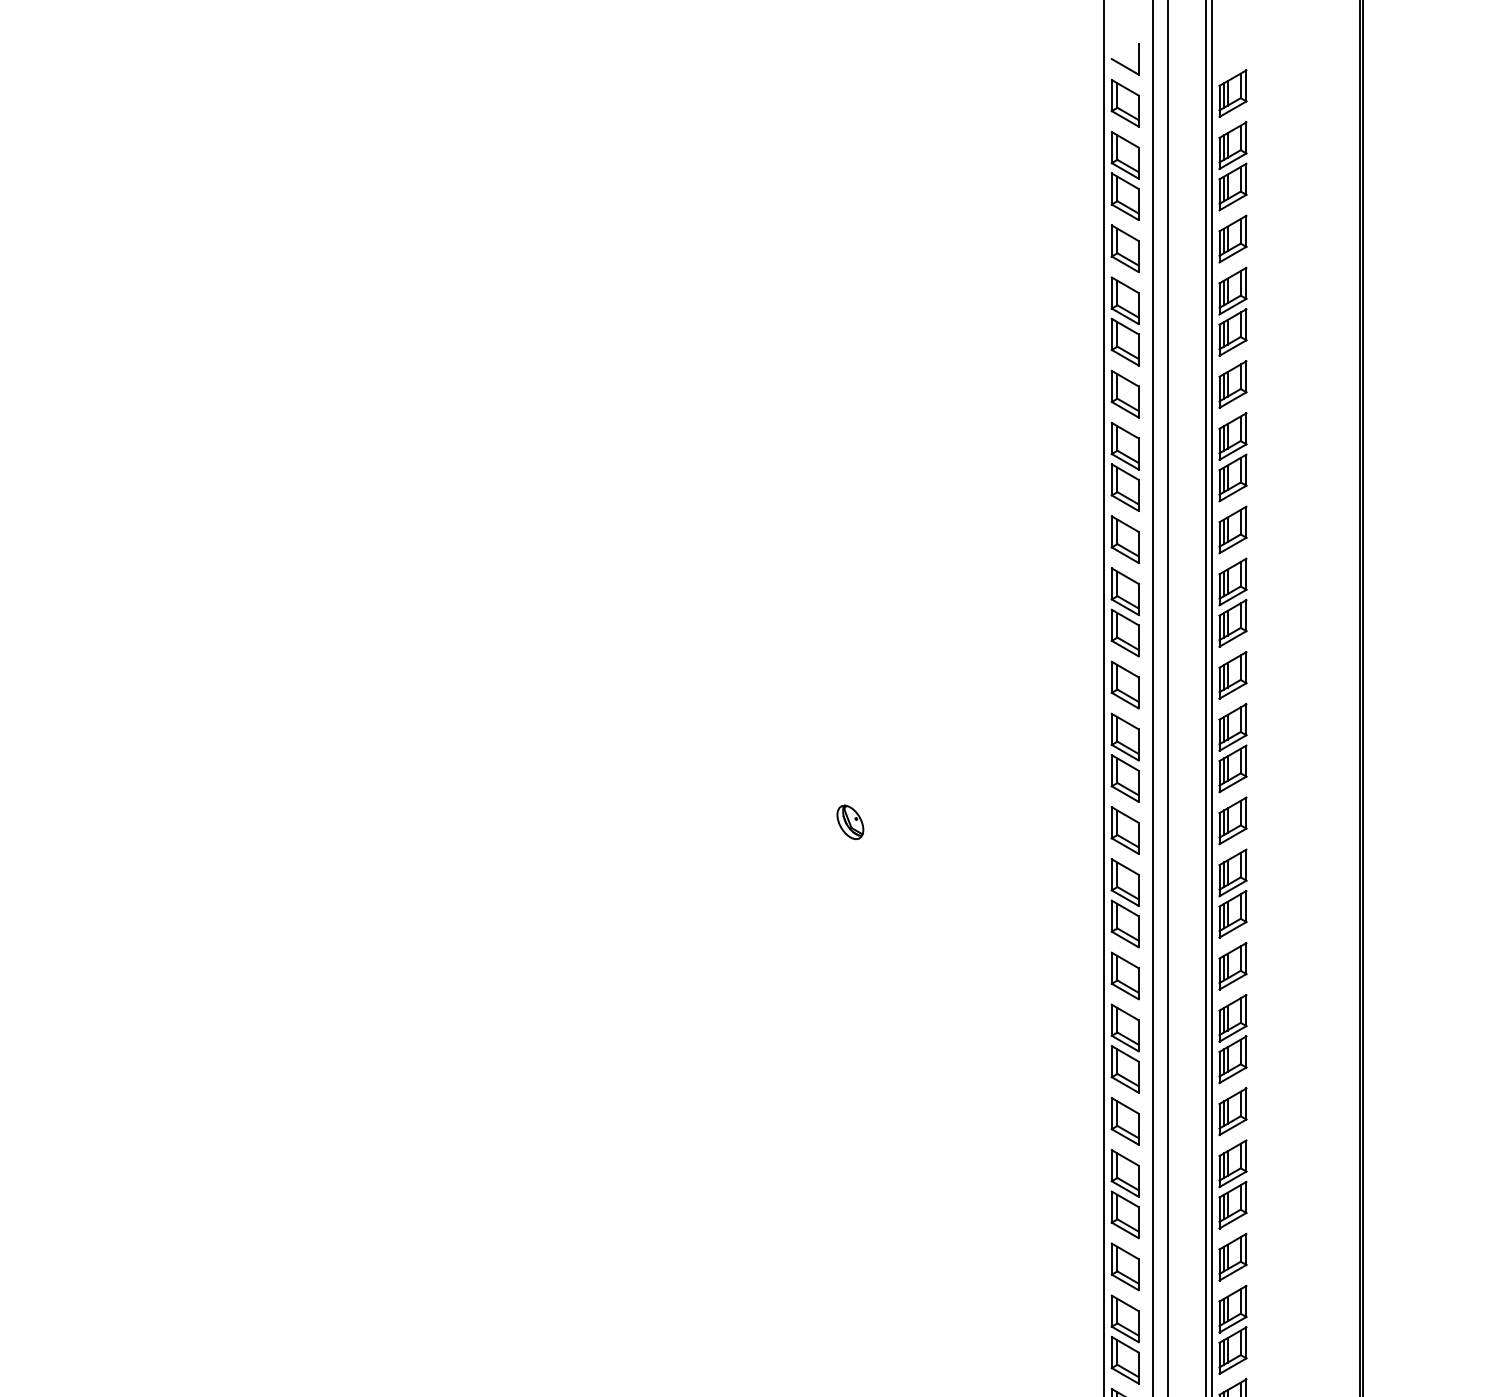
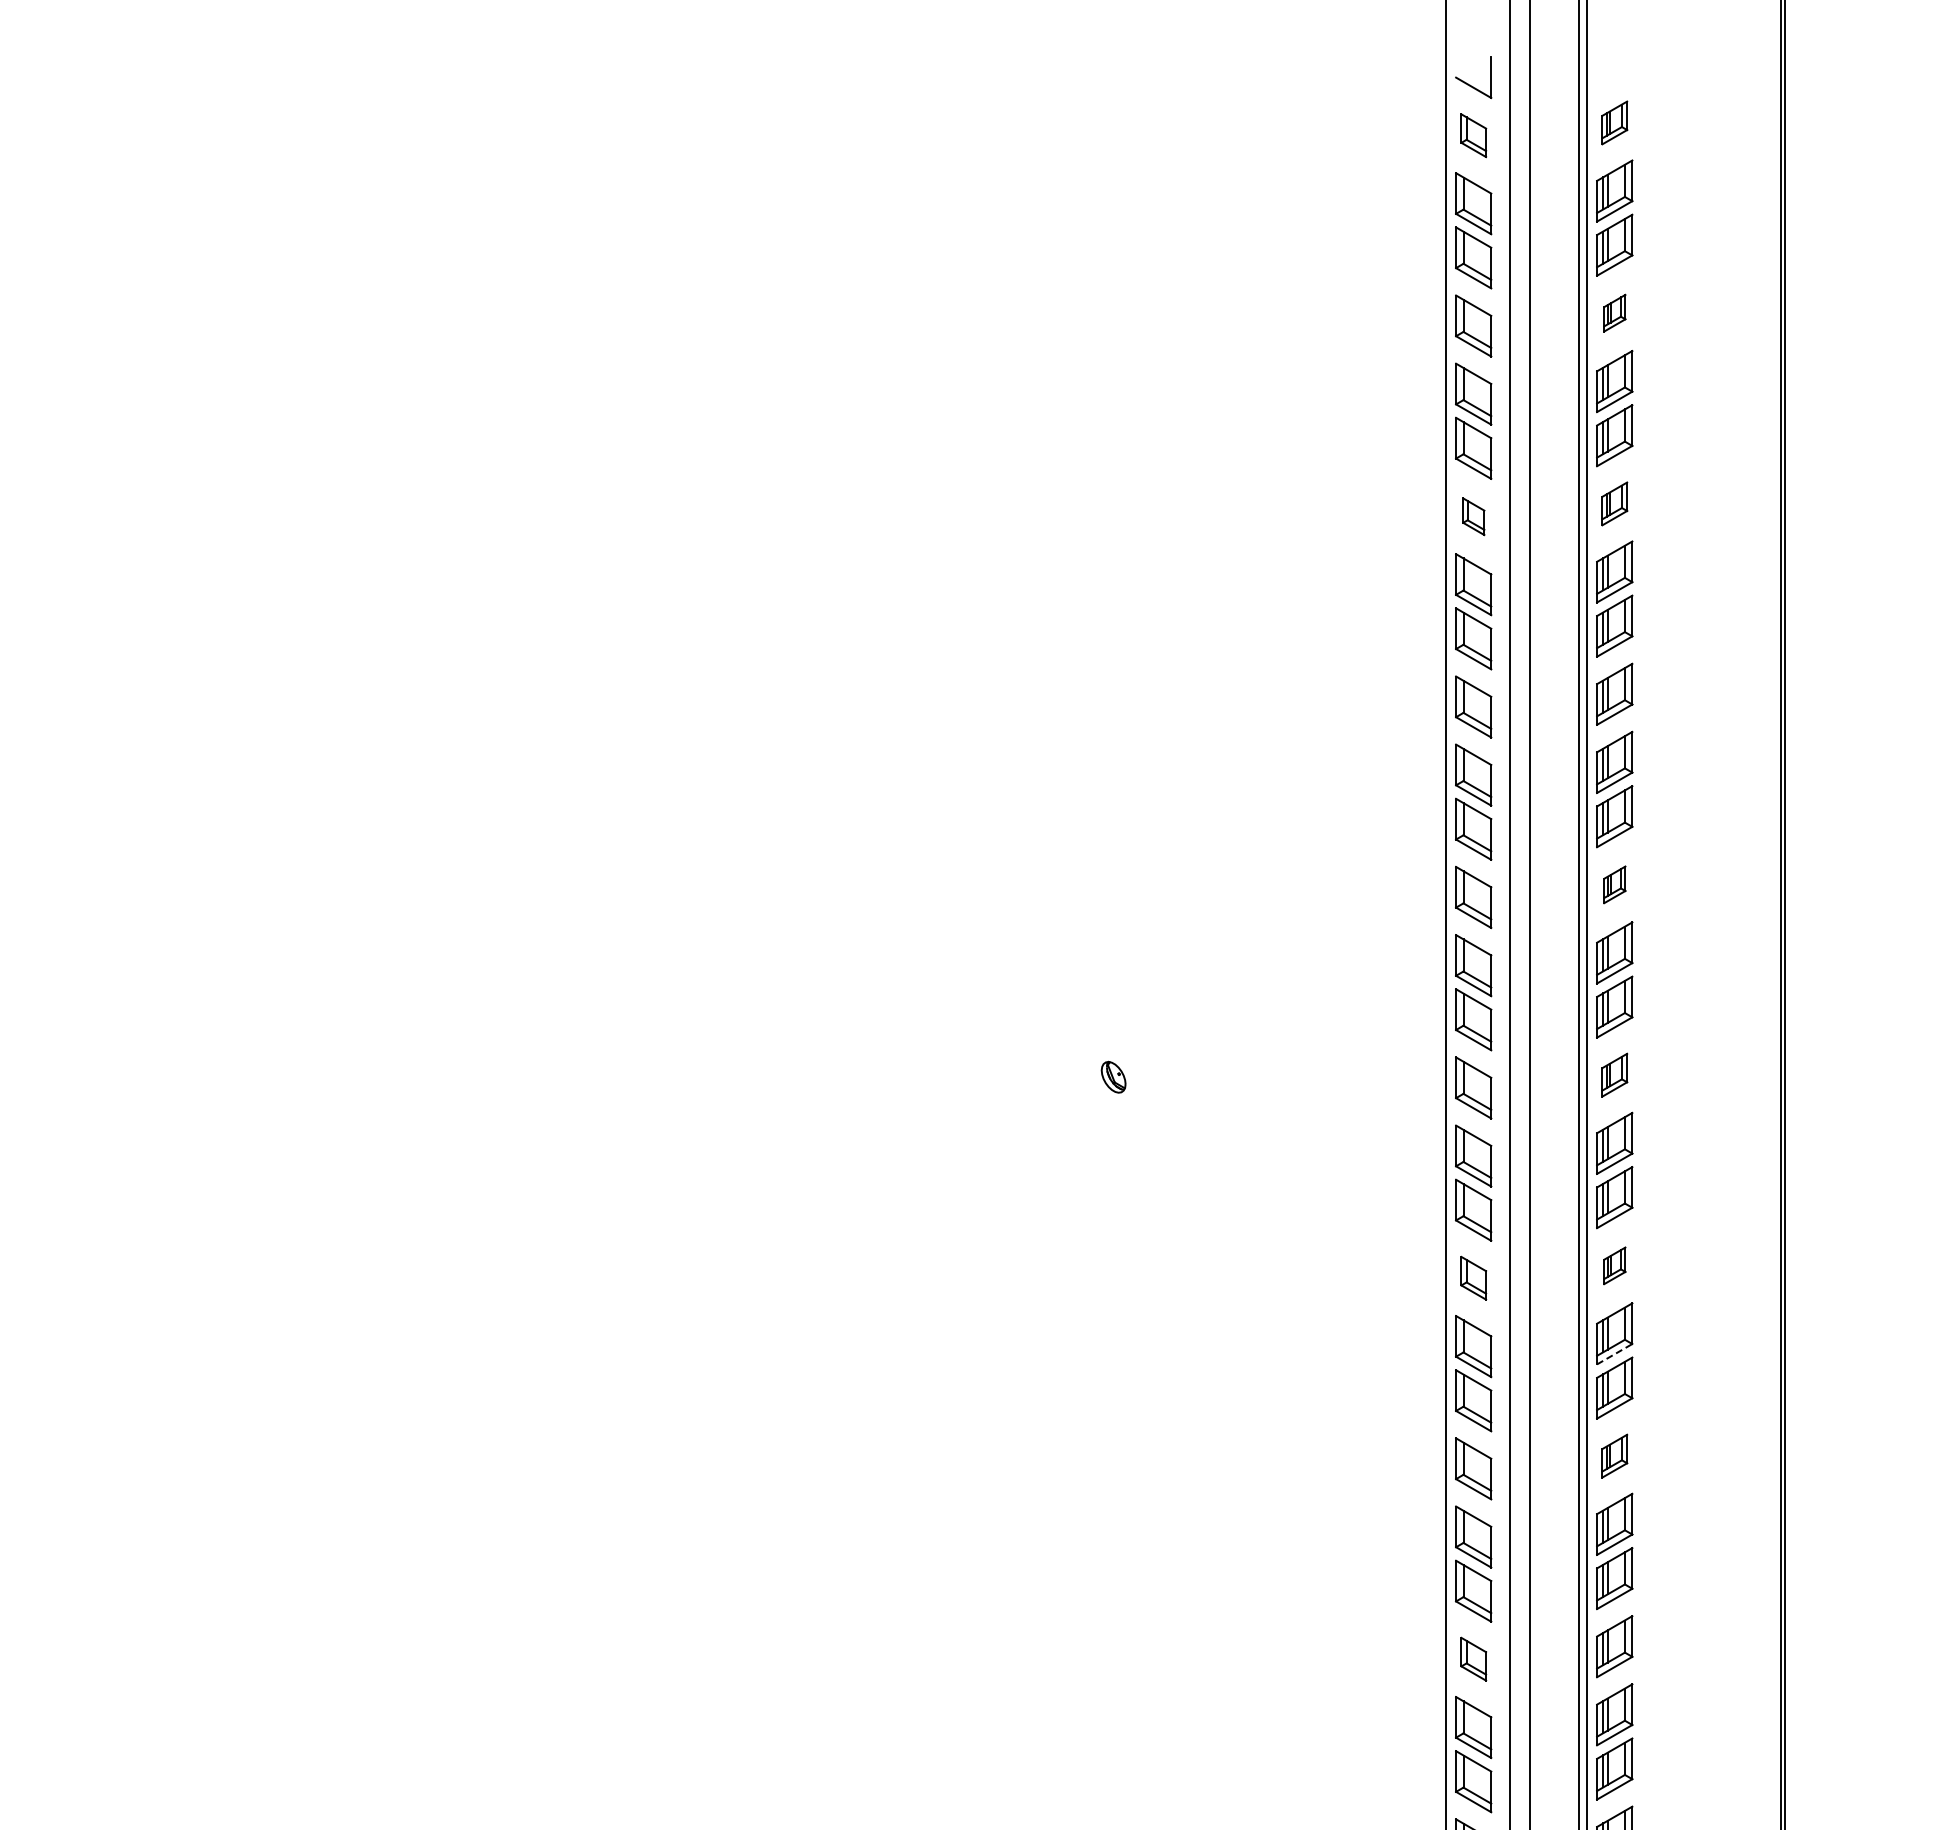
part: (1232, 93) -> (1614, 122), size x0.7
part: (1125, 103) -> (1473, 135), size x0.7
part: (1232, 238) -> (1614, 312), size x0.6
part: (1232, 384) -> (1614, 503), size x0.7
part: (1125, 394) -> (1473, 516), size x0.6
part: (1232, 675) -> (1614, 884), size x0.6
part: (1232, 820) -> (1614, 1074), size x0.7
part: (850, 822) -> (1113, 1077), size x0.7
part: (1232, 966) -> (1614, 1265), size x0.6
part: (1125, 975) -> (1473, 1277), size x0.7
line: (1233, 1033) -> (1615, 1353), solid -> dashed
part: (1232, 1111) -> (1614, 1455), size x0.7
part: (1125, 1266) -> (1473, 1658), size x0.7

